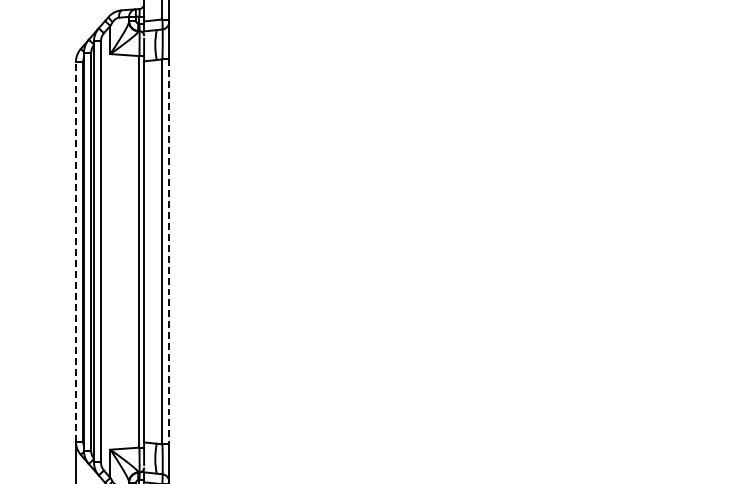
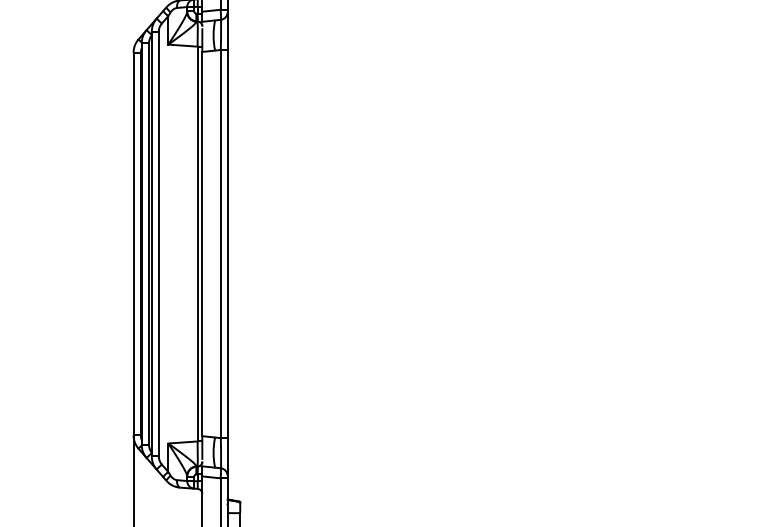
line: (75, 251) -> (133, 243), dashed -> solid
line: (169, 252) -> (227, 244), dashed -> solid

